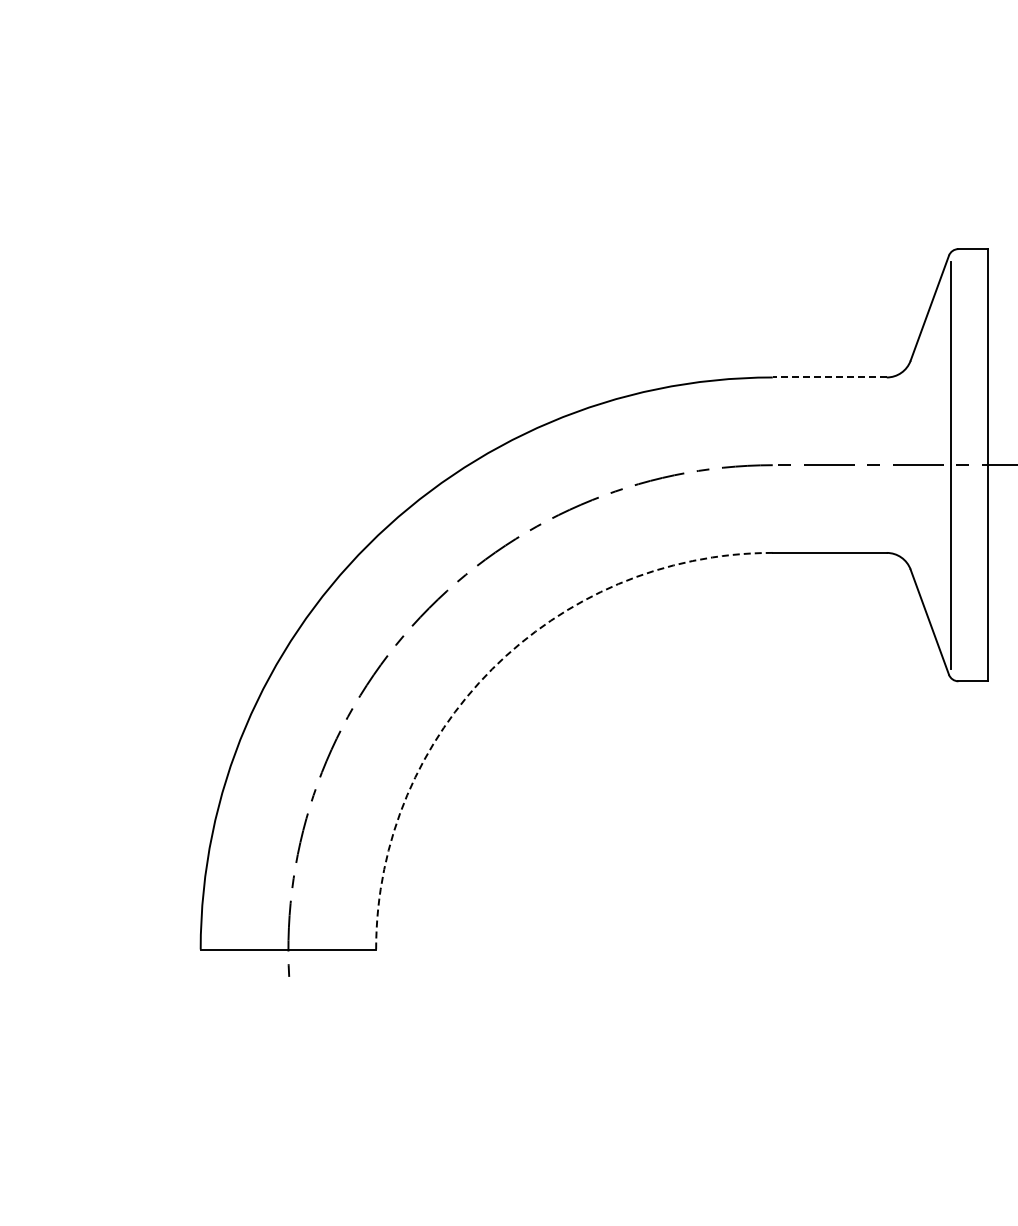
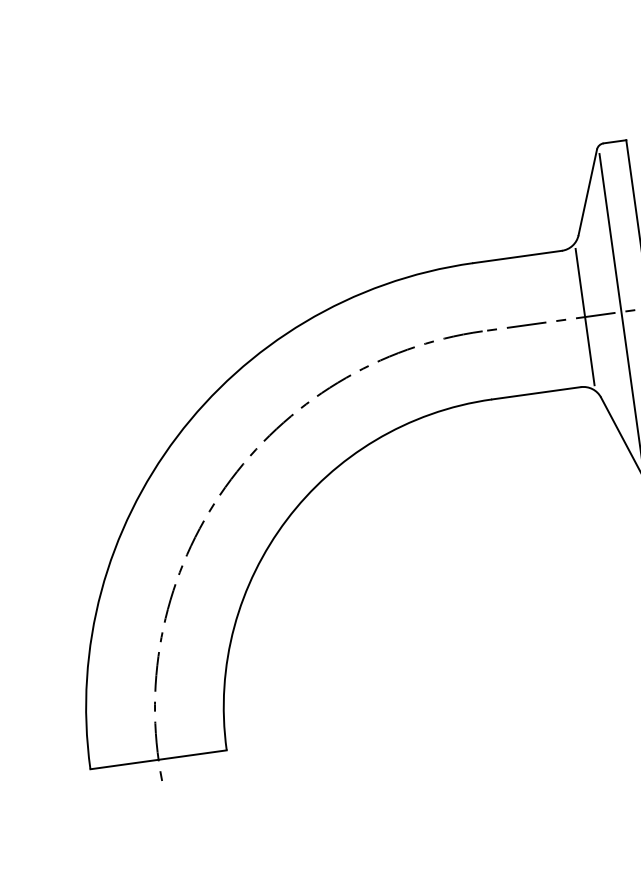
line: (829, 377) -> (517, 257), dashed -> solid
line: (904, 464) -> (584, 316), added
arc: (492, 669) -> (286, 520), dashed -> solid

